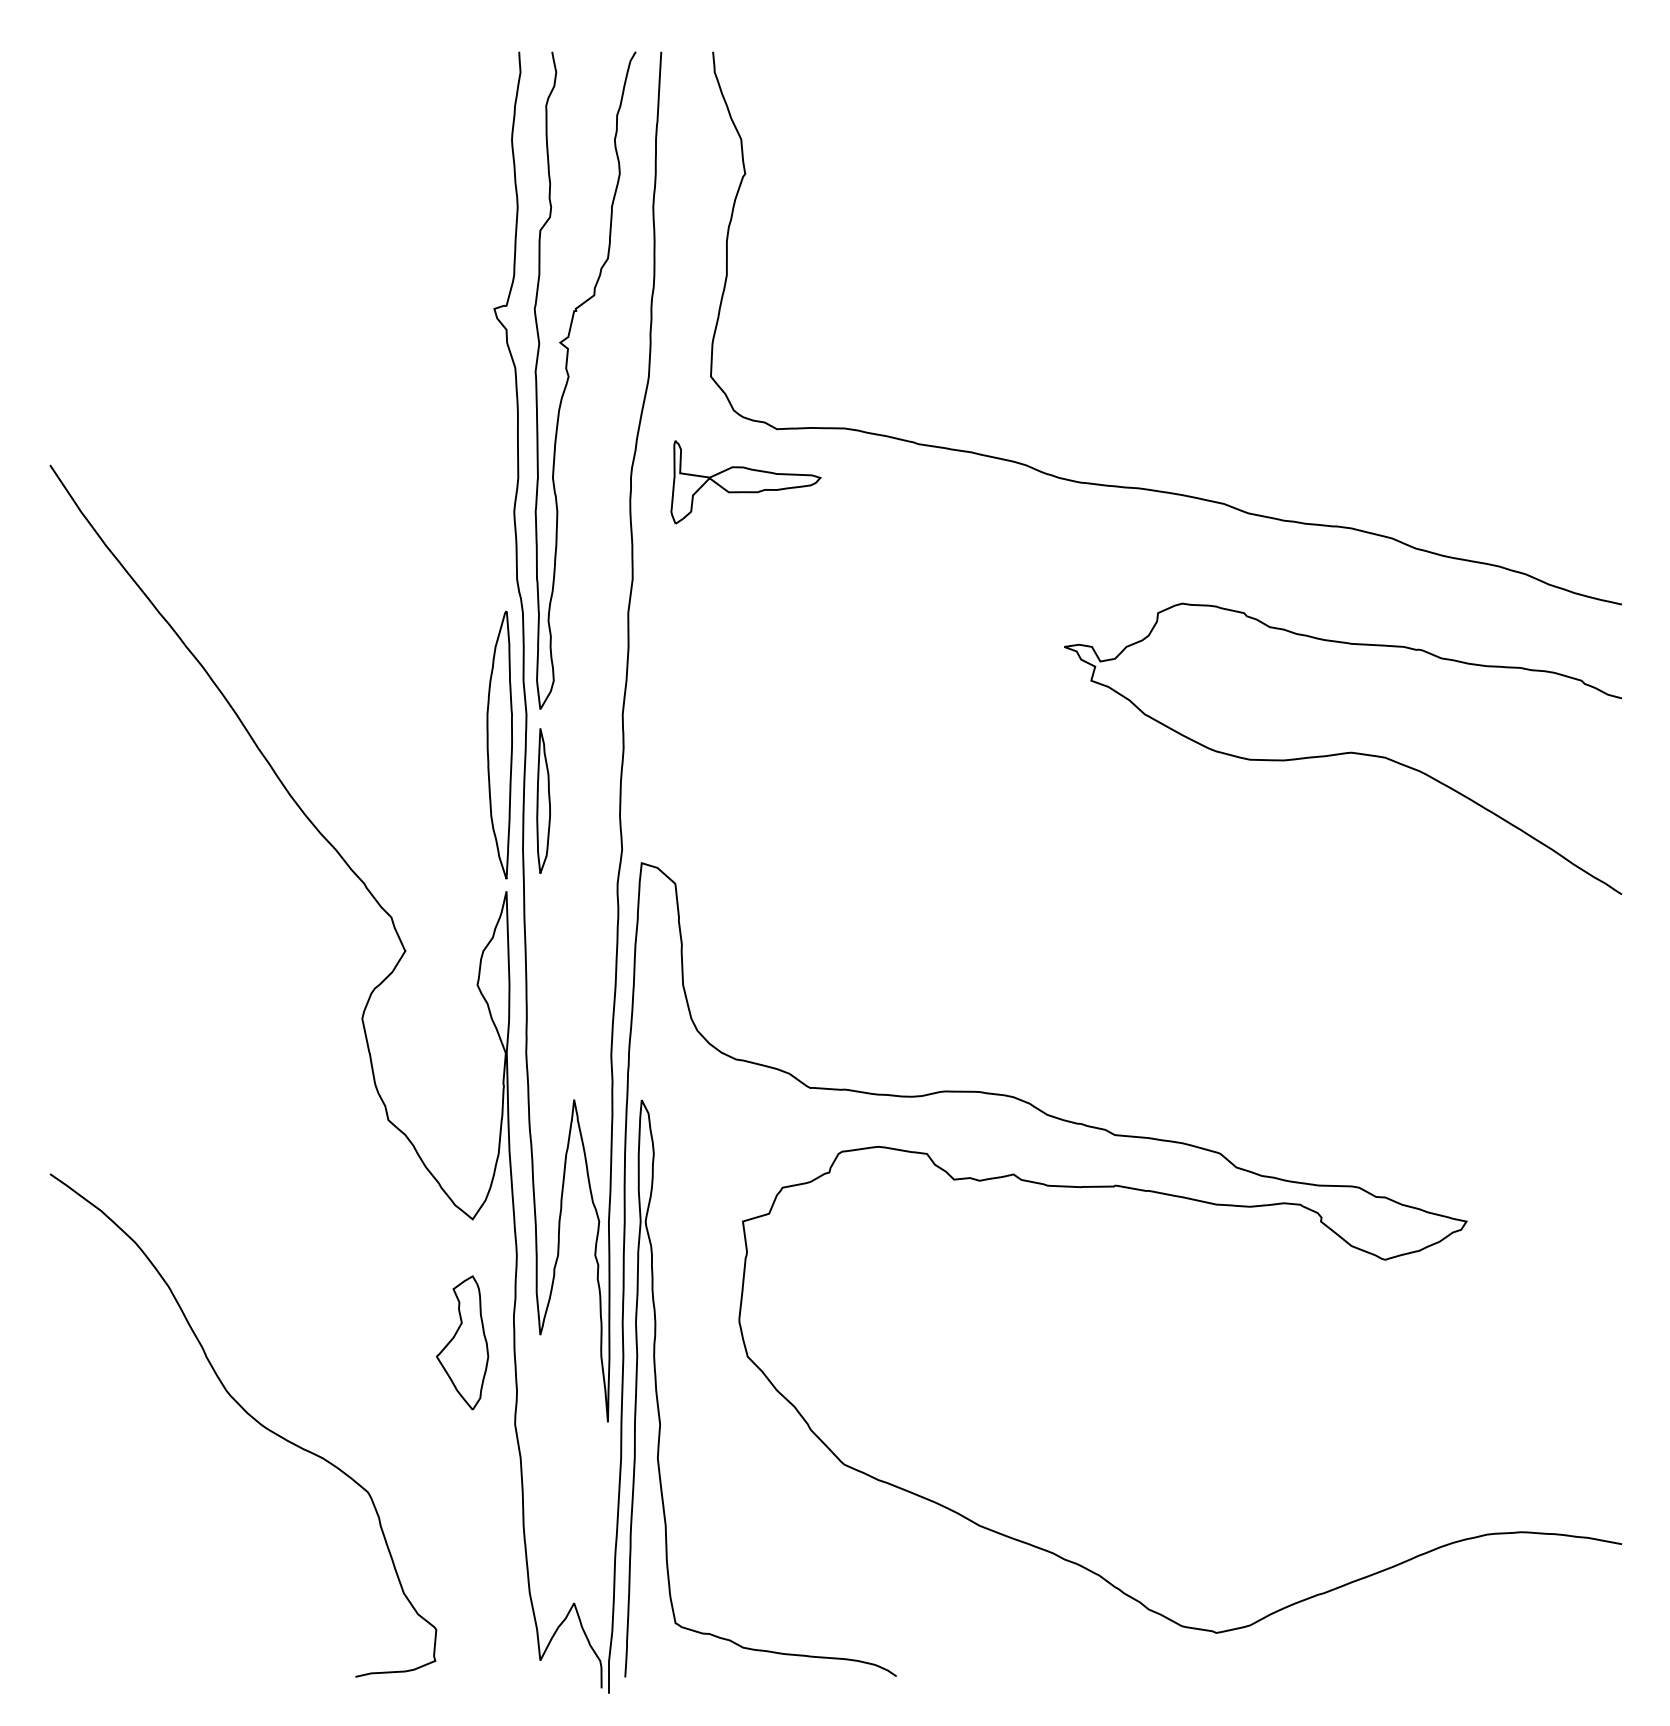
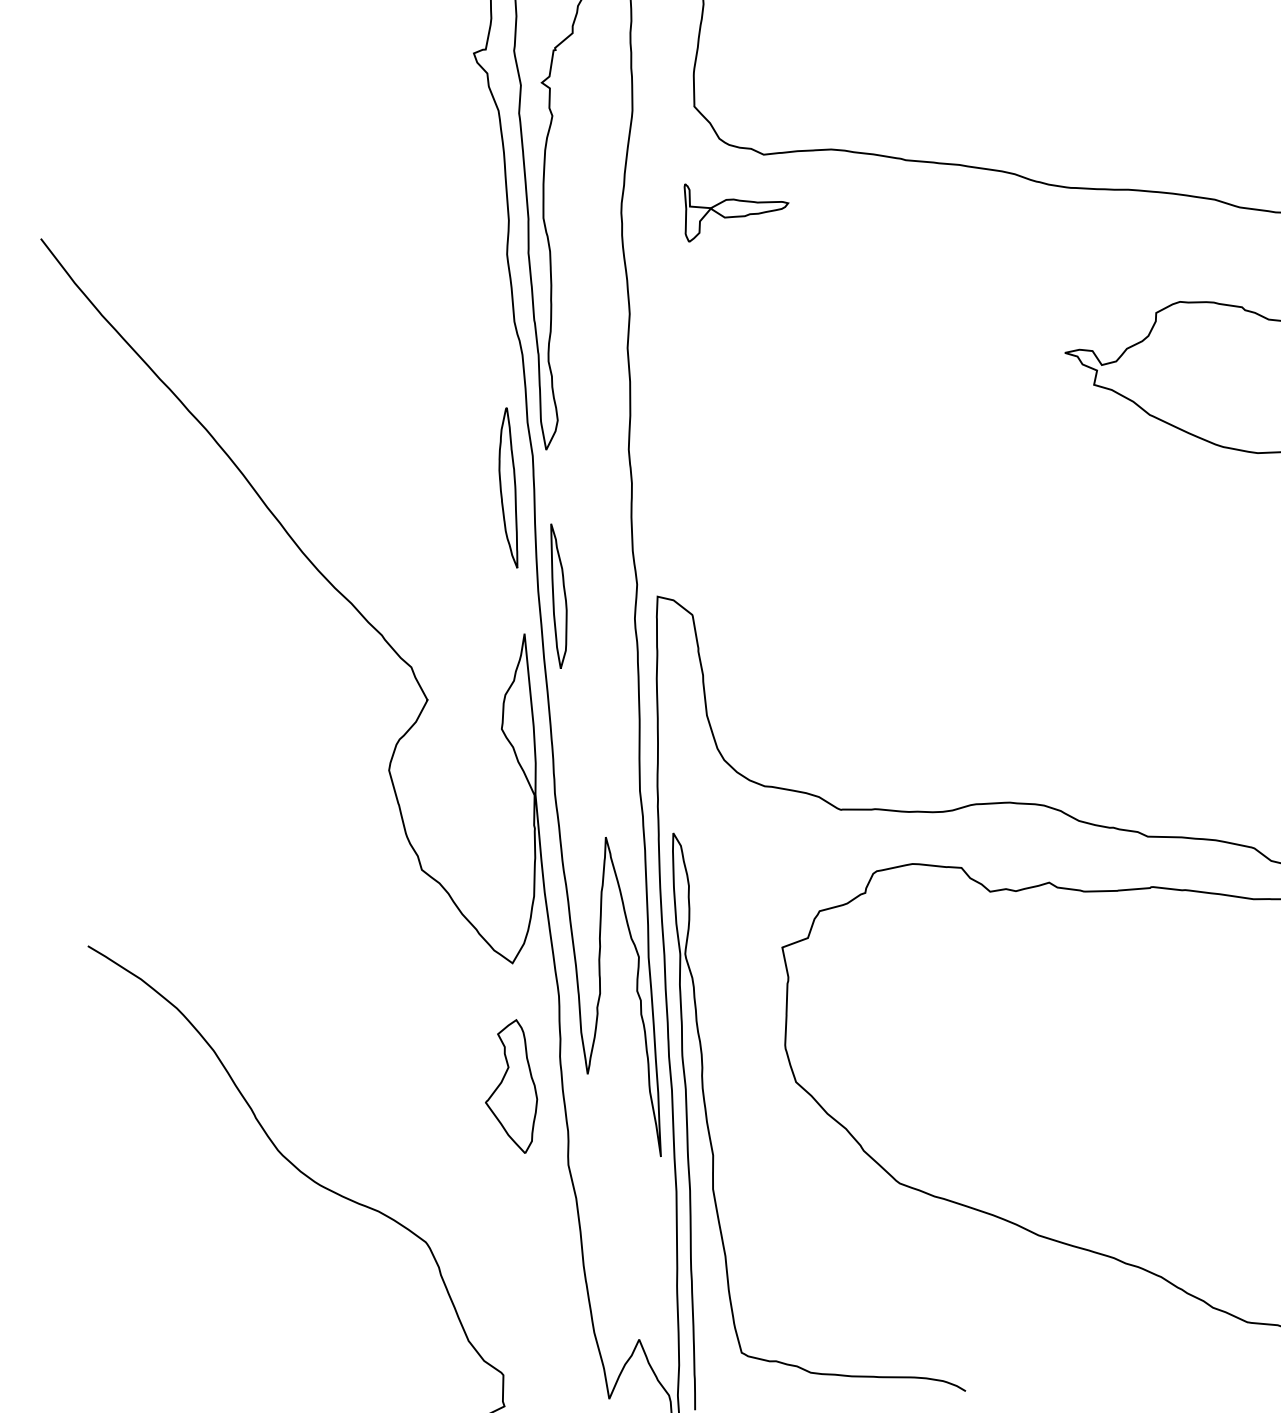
part: (745, 482) -> (735, 209), size x0.7
part: (499, 744) -> (507, 487), size x0.6
part: (543, 800) -> (559, 595), moved

